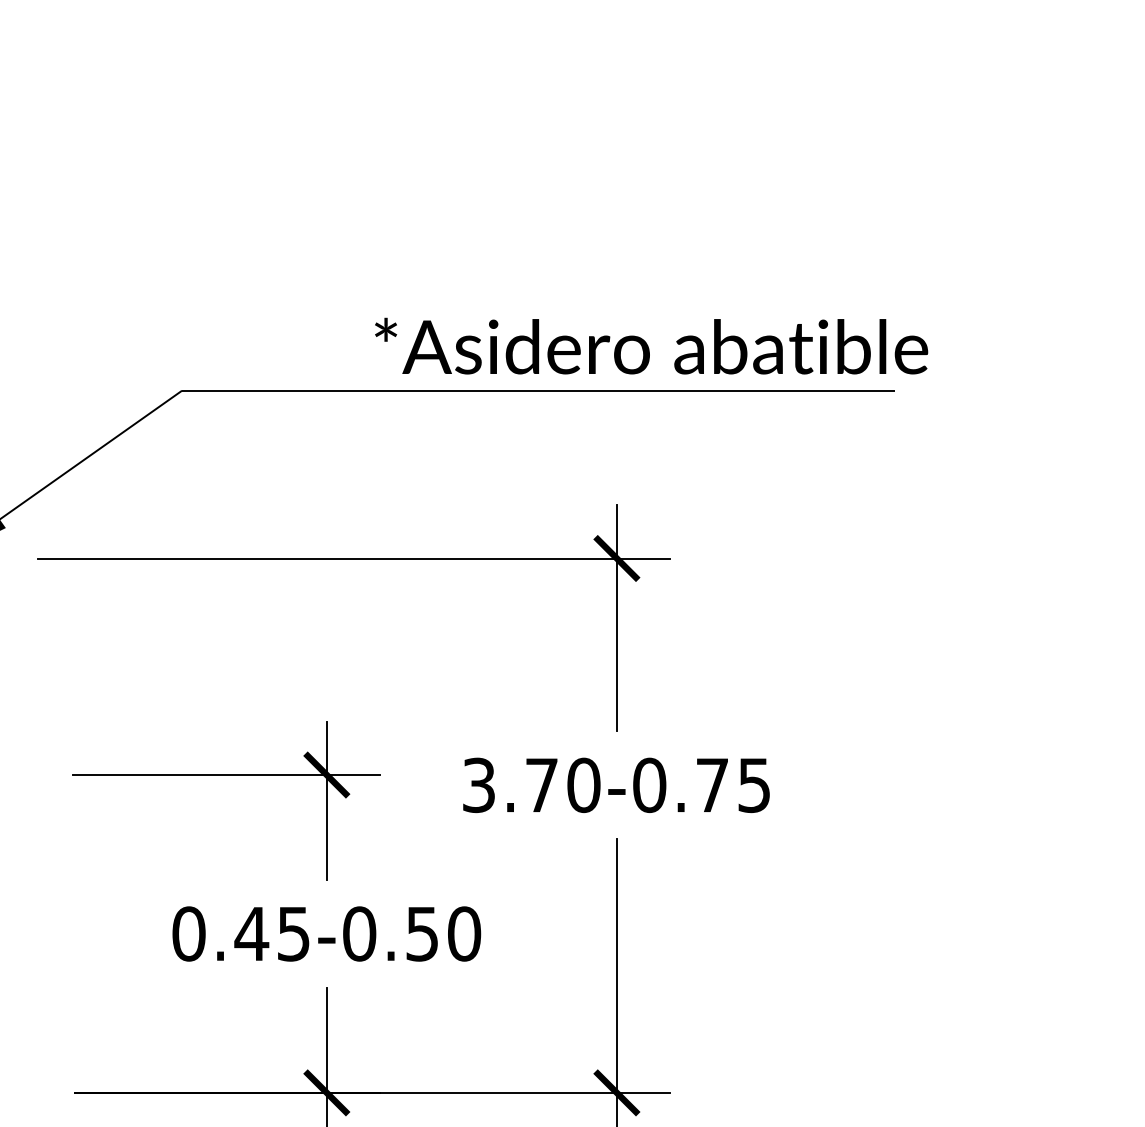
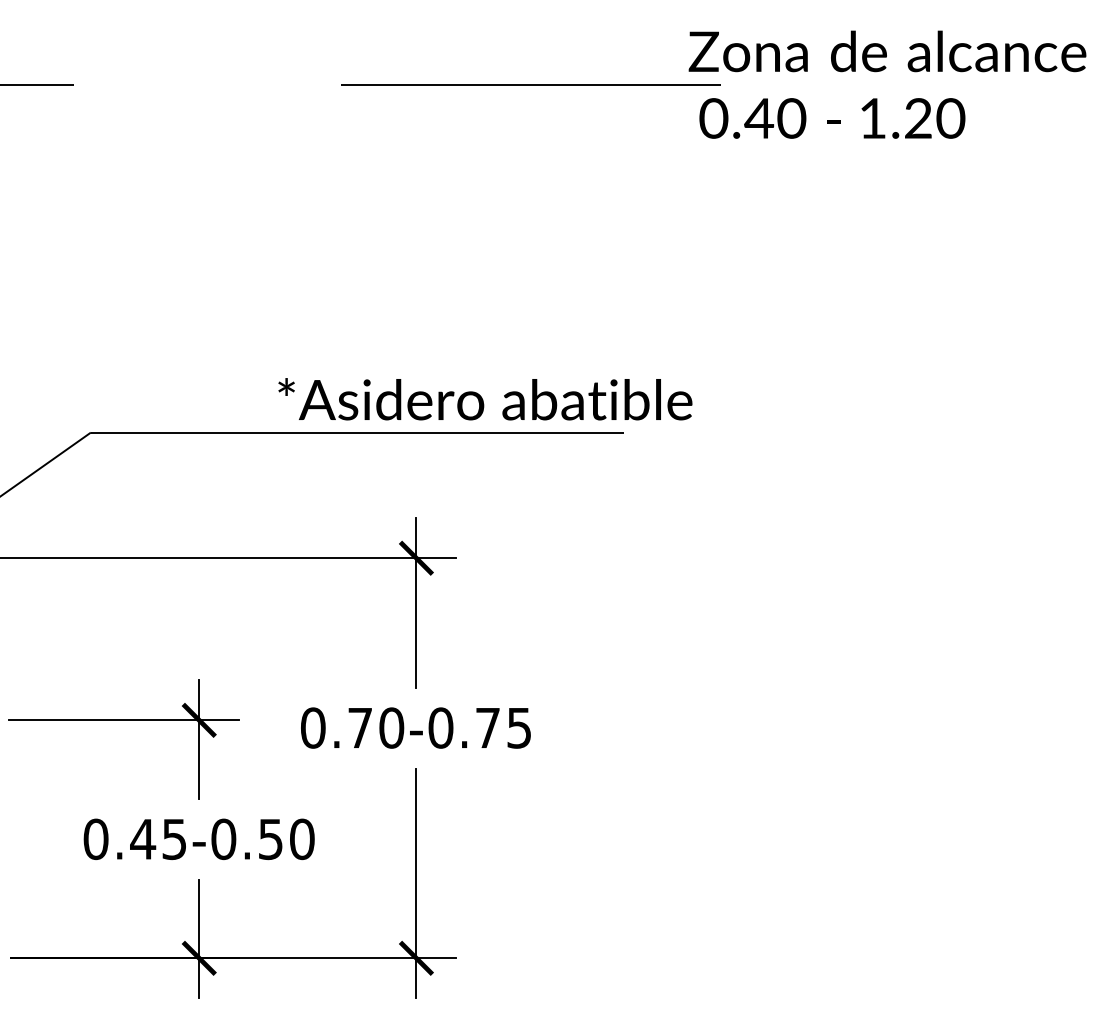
text: (651, 346) -> (485, 399), moved
text: (479, 784) -> (313, 727), 3.70-0.75 -> 0.70-0.75

